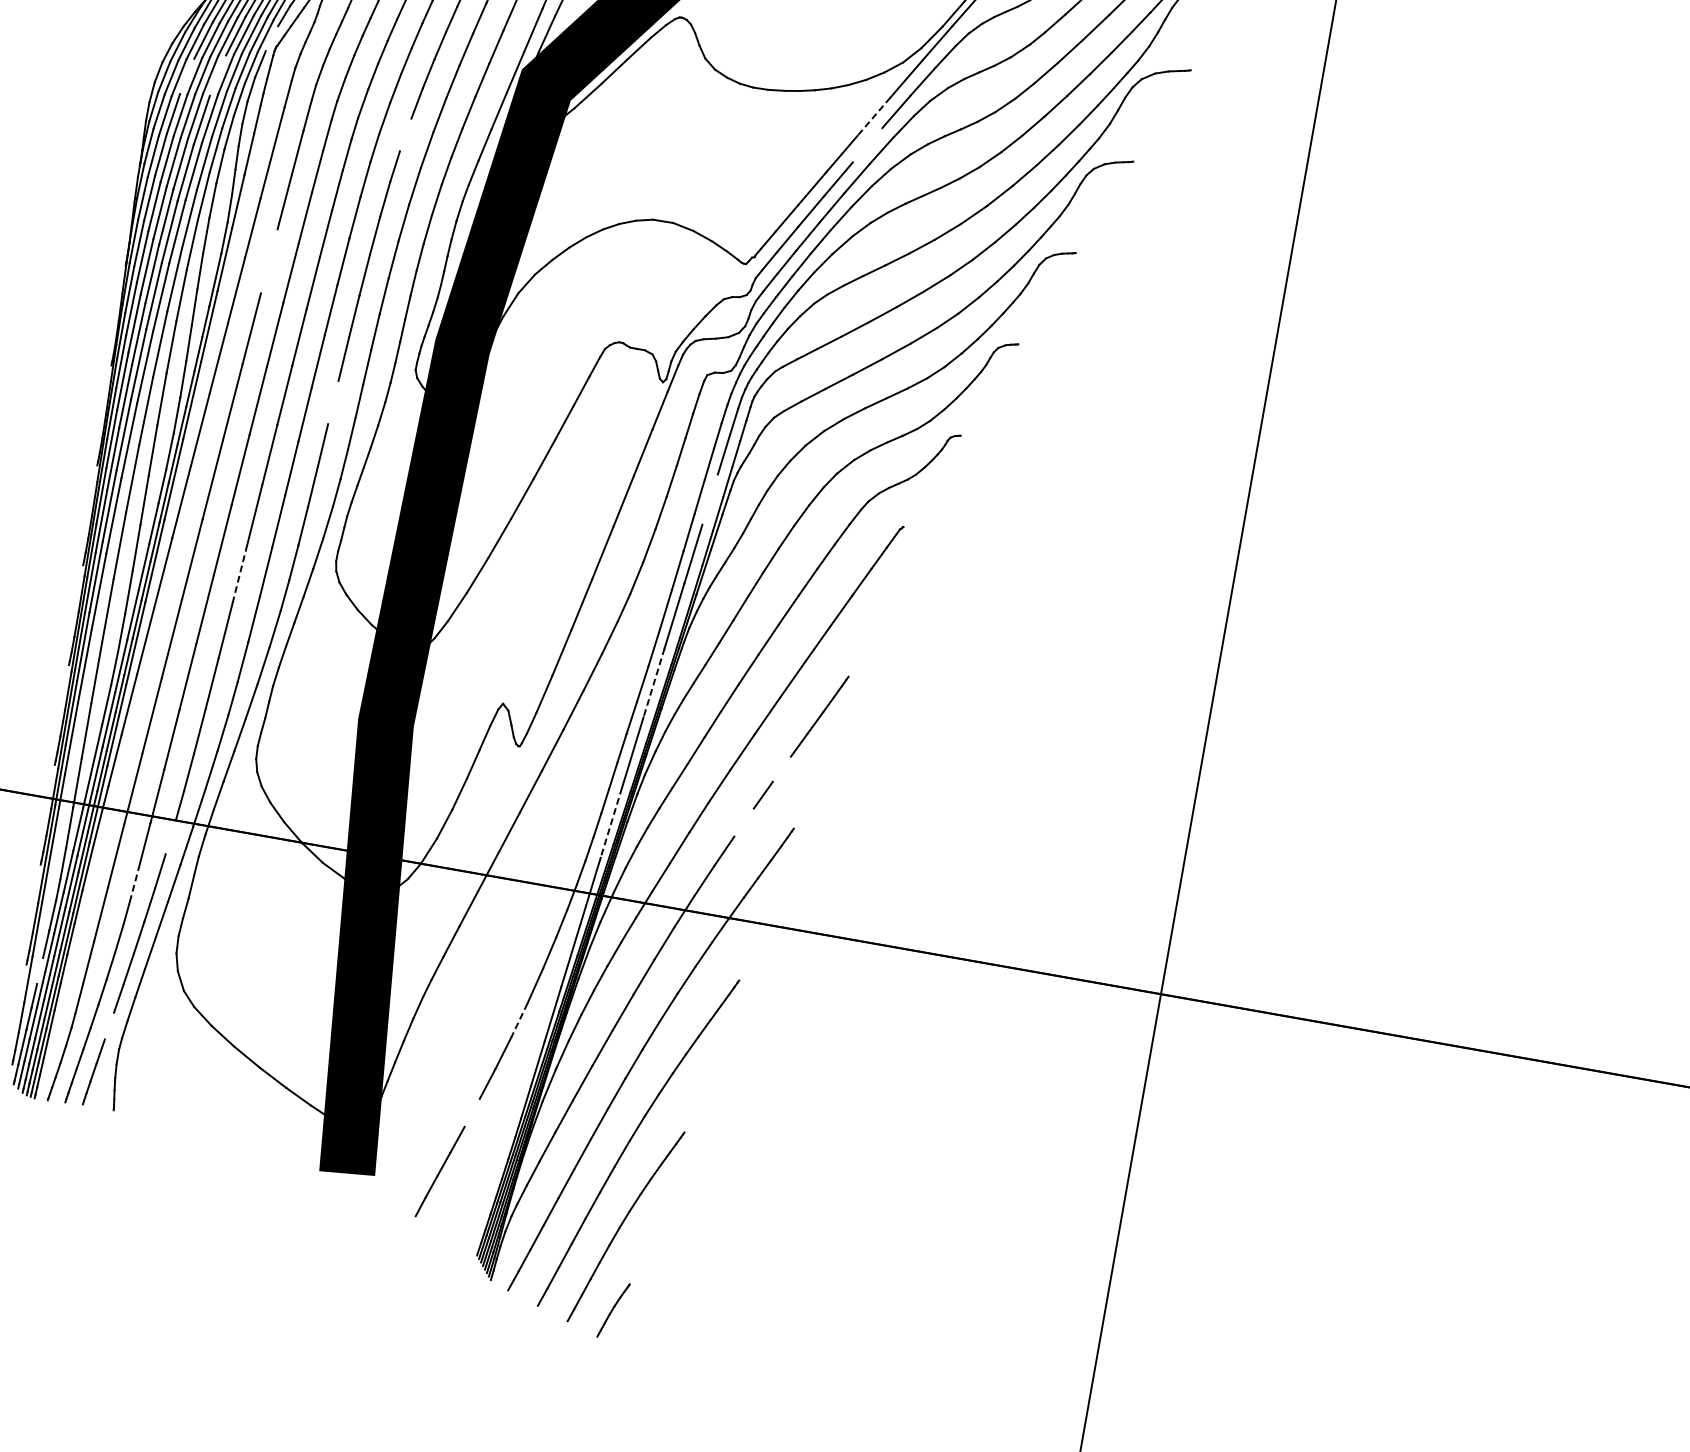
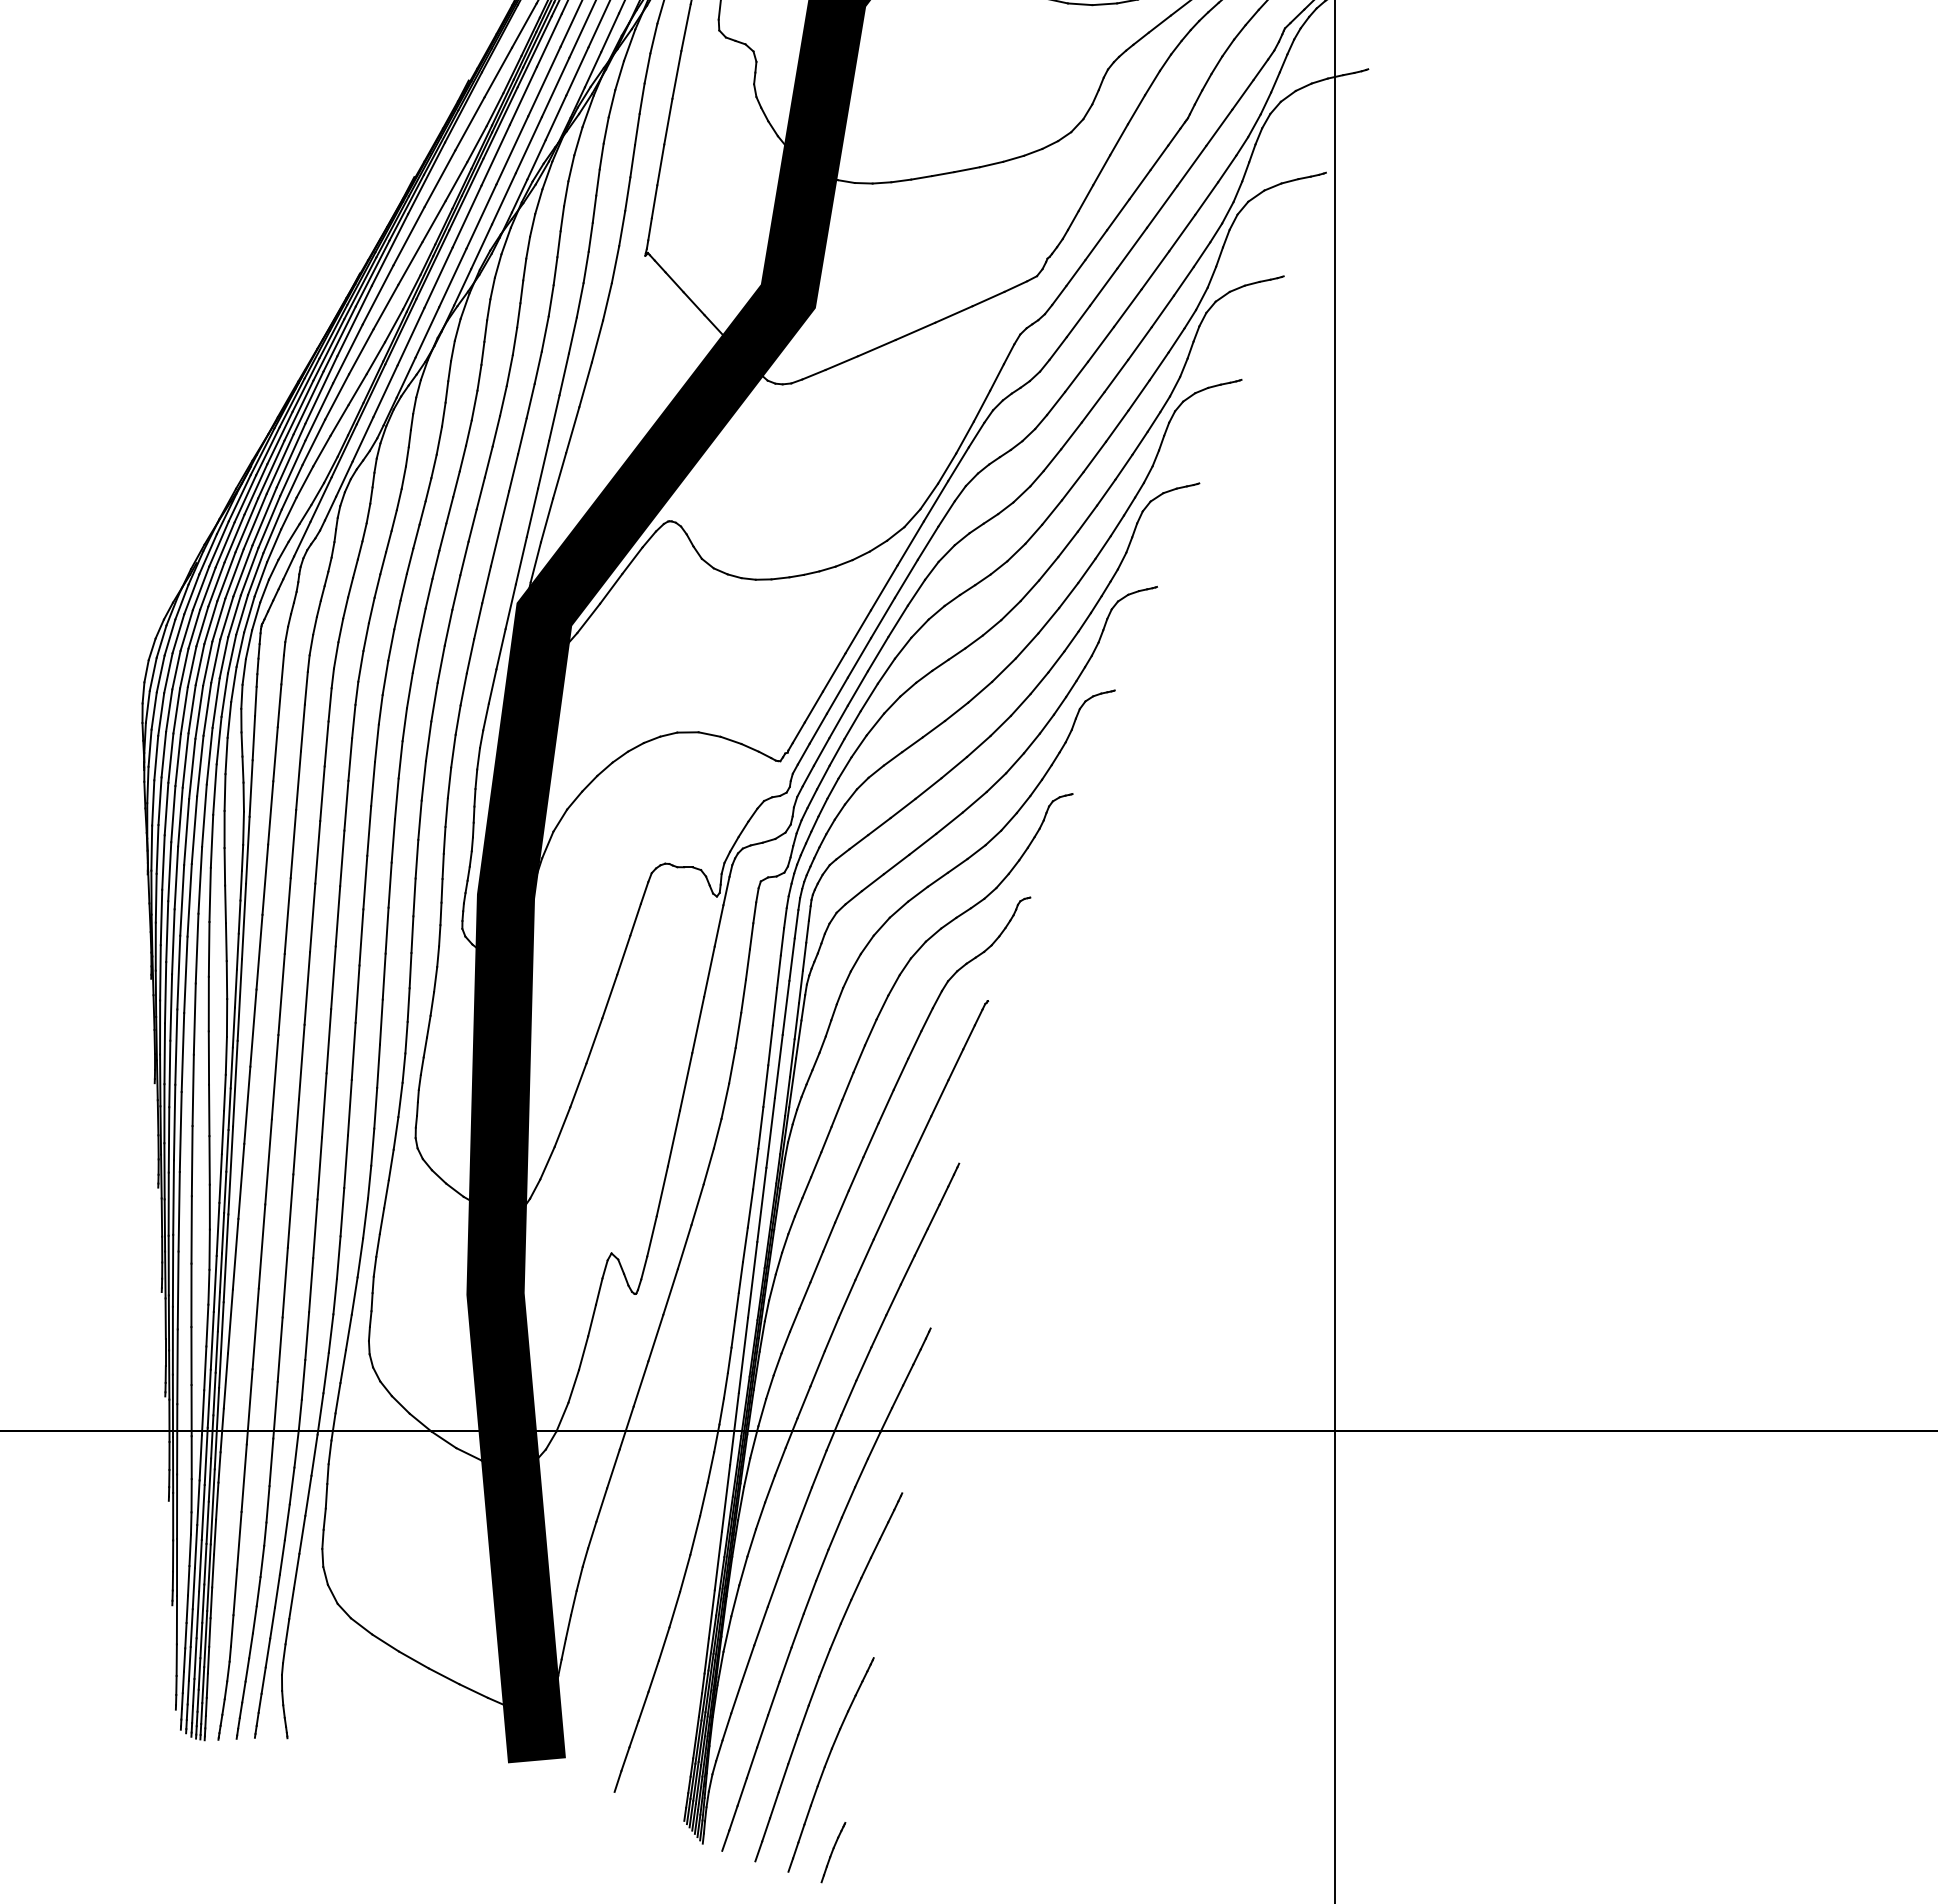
line: (272, 38) -> (256, 616), added
line: (187, 75) -> (176, 669), added
line: (217, 75) -> (207, 663), added
line: (873, 117) -> (884, 588), dashed -> solid
line: (405, 134) -> (409, 690), added
line: (867, 144) -> (882, 617), added
line: (269, 260) -> (293, 843), added
line: (332, 402) -> (383, 976), added
line: (709, 499) -> (785, 1007), added
line: (239, 573) -> (319, 1167), dashed -> solid
line: (653, 683) -> (761, 1205), dashed -> solid
line: (781, 768) -> (907, 1269), added
line: (611, 822) -> (743, 1355), dashed -> solid
line: (743, 822) -> (878, 1331), added
line: (170, 836) -> (296, 1448), added
line: (135, 884) -> (268, 1503), dashed -> solid
line: (40, 971) -> (187, 1609), added
line: (519, 1021) -> (685, 1574), dashed -> solid
line: (109, 1025) -> (267, 1652), added
line: (472, 1112) -> (653, 1675), added

